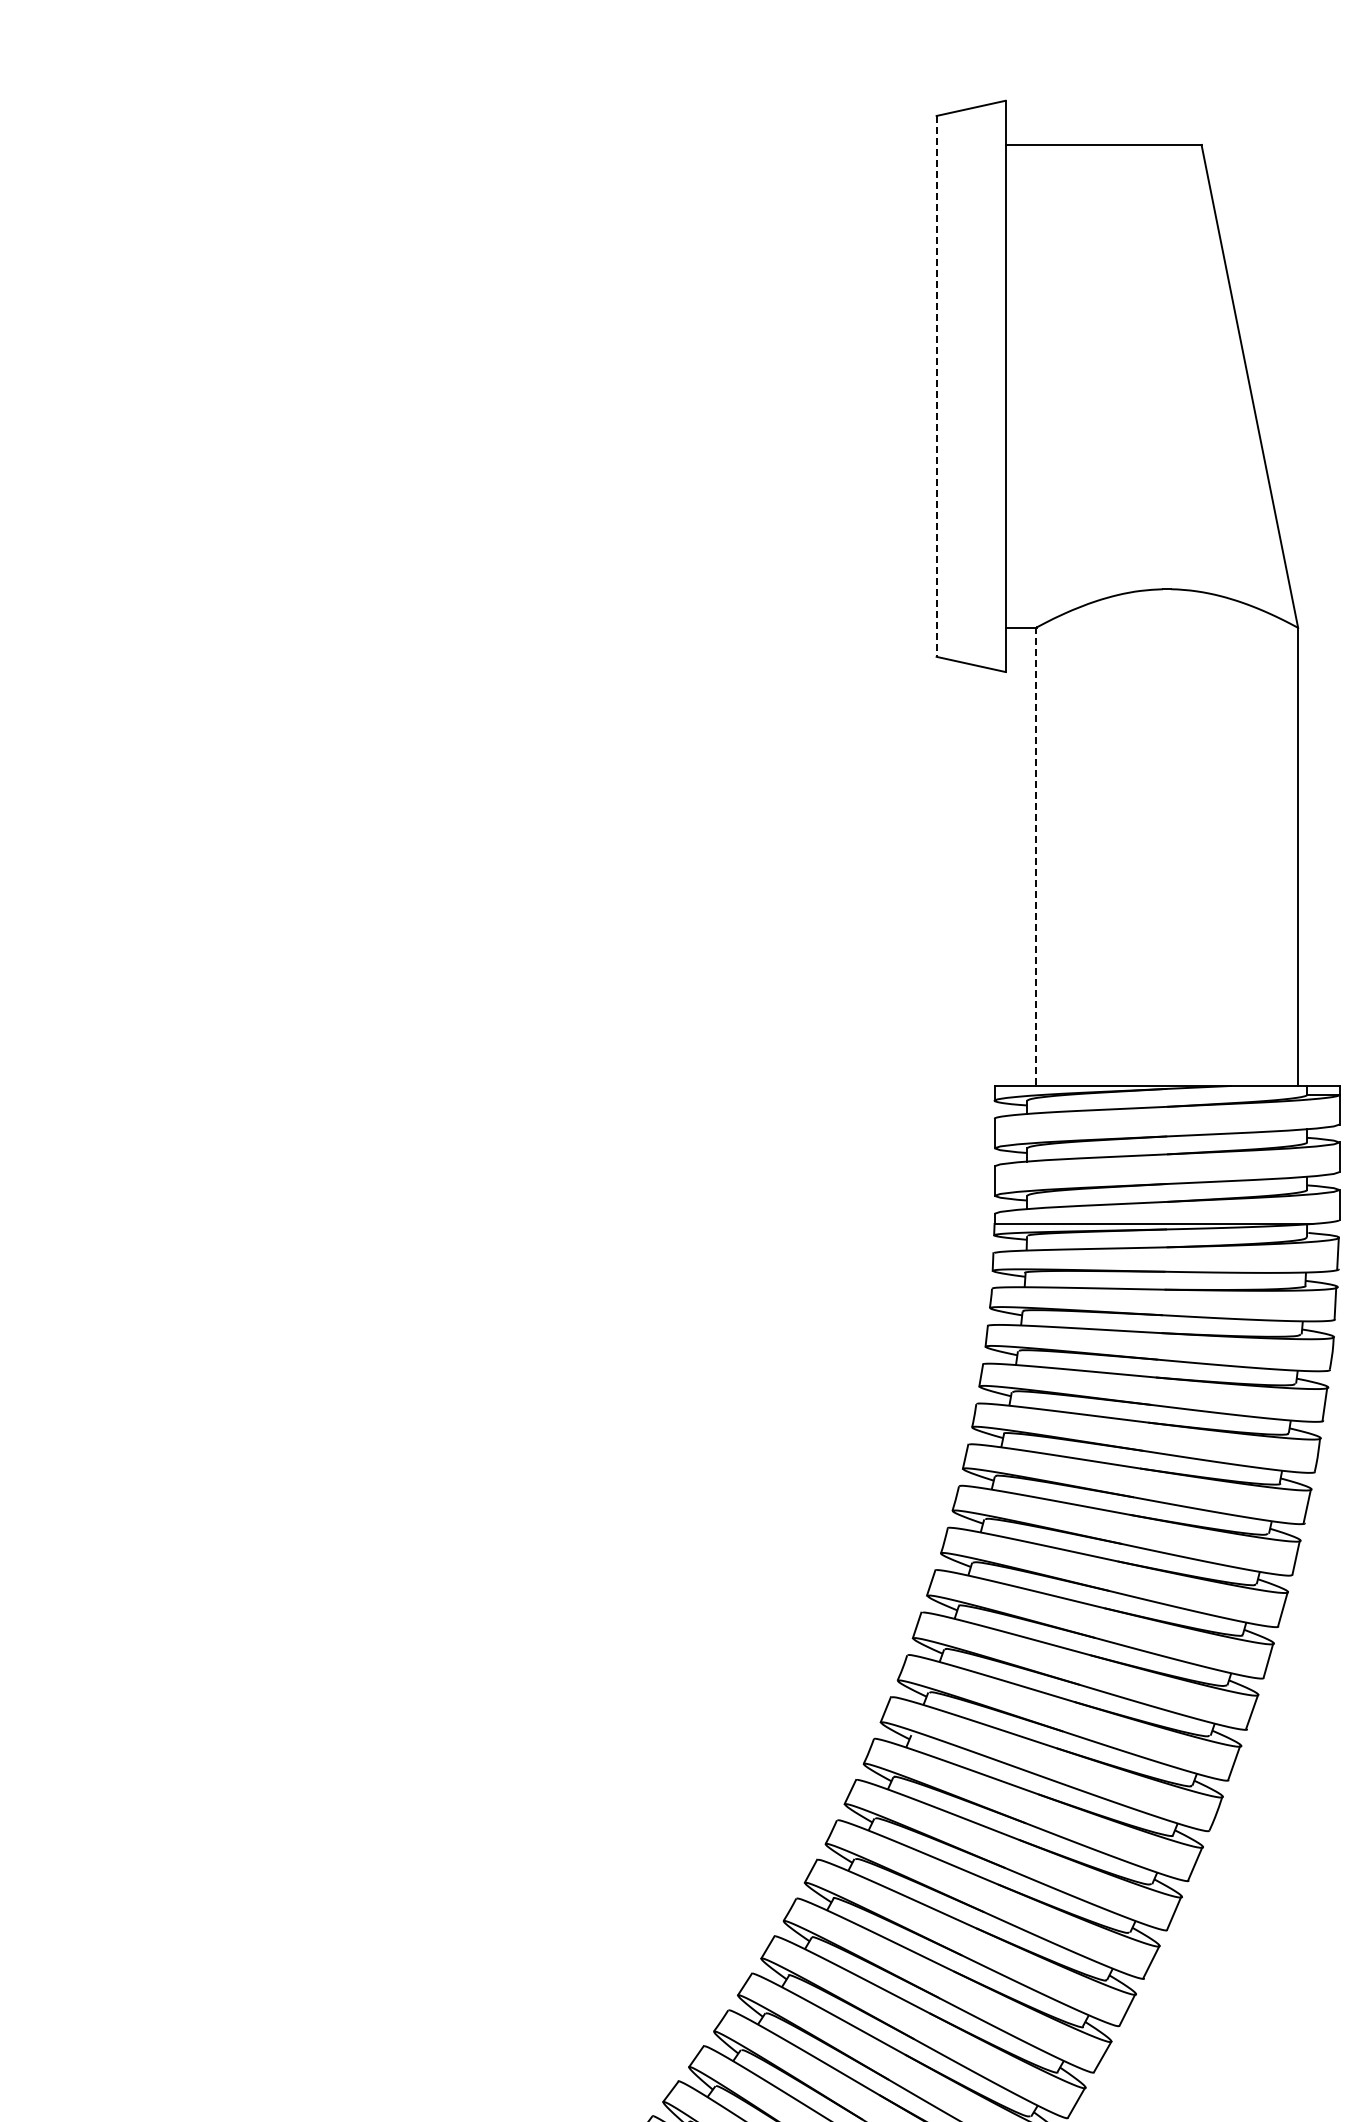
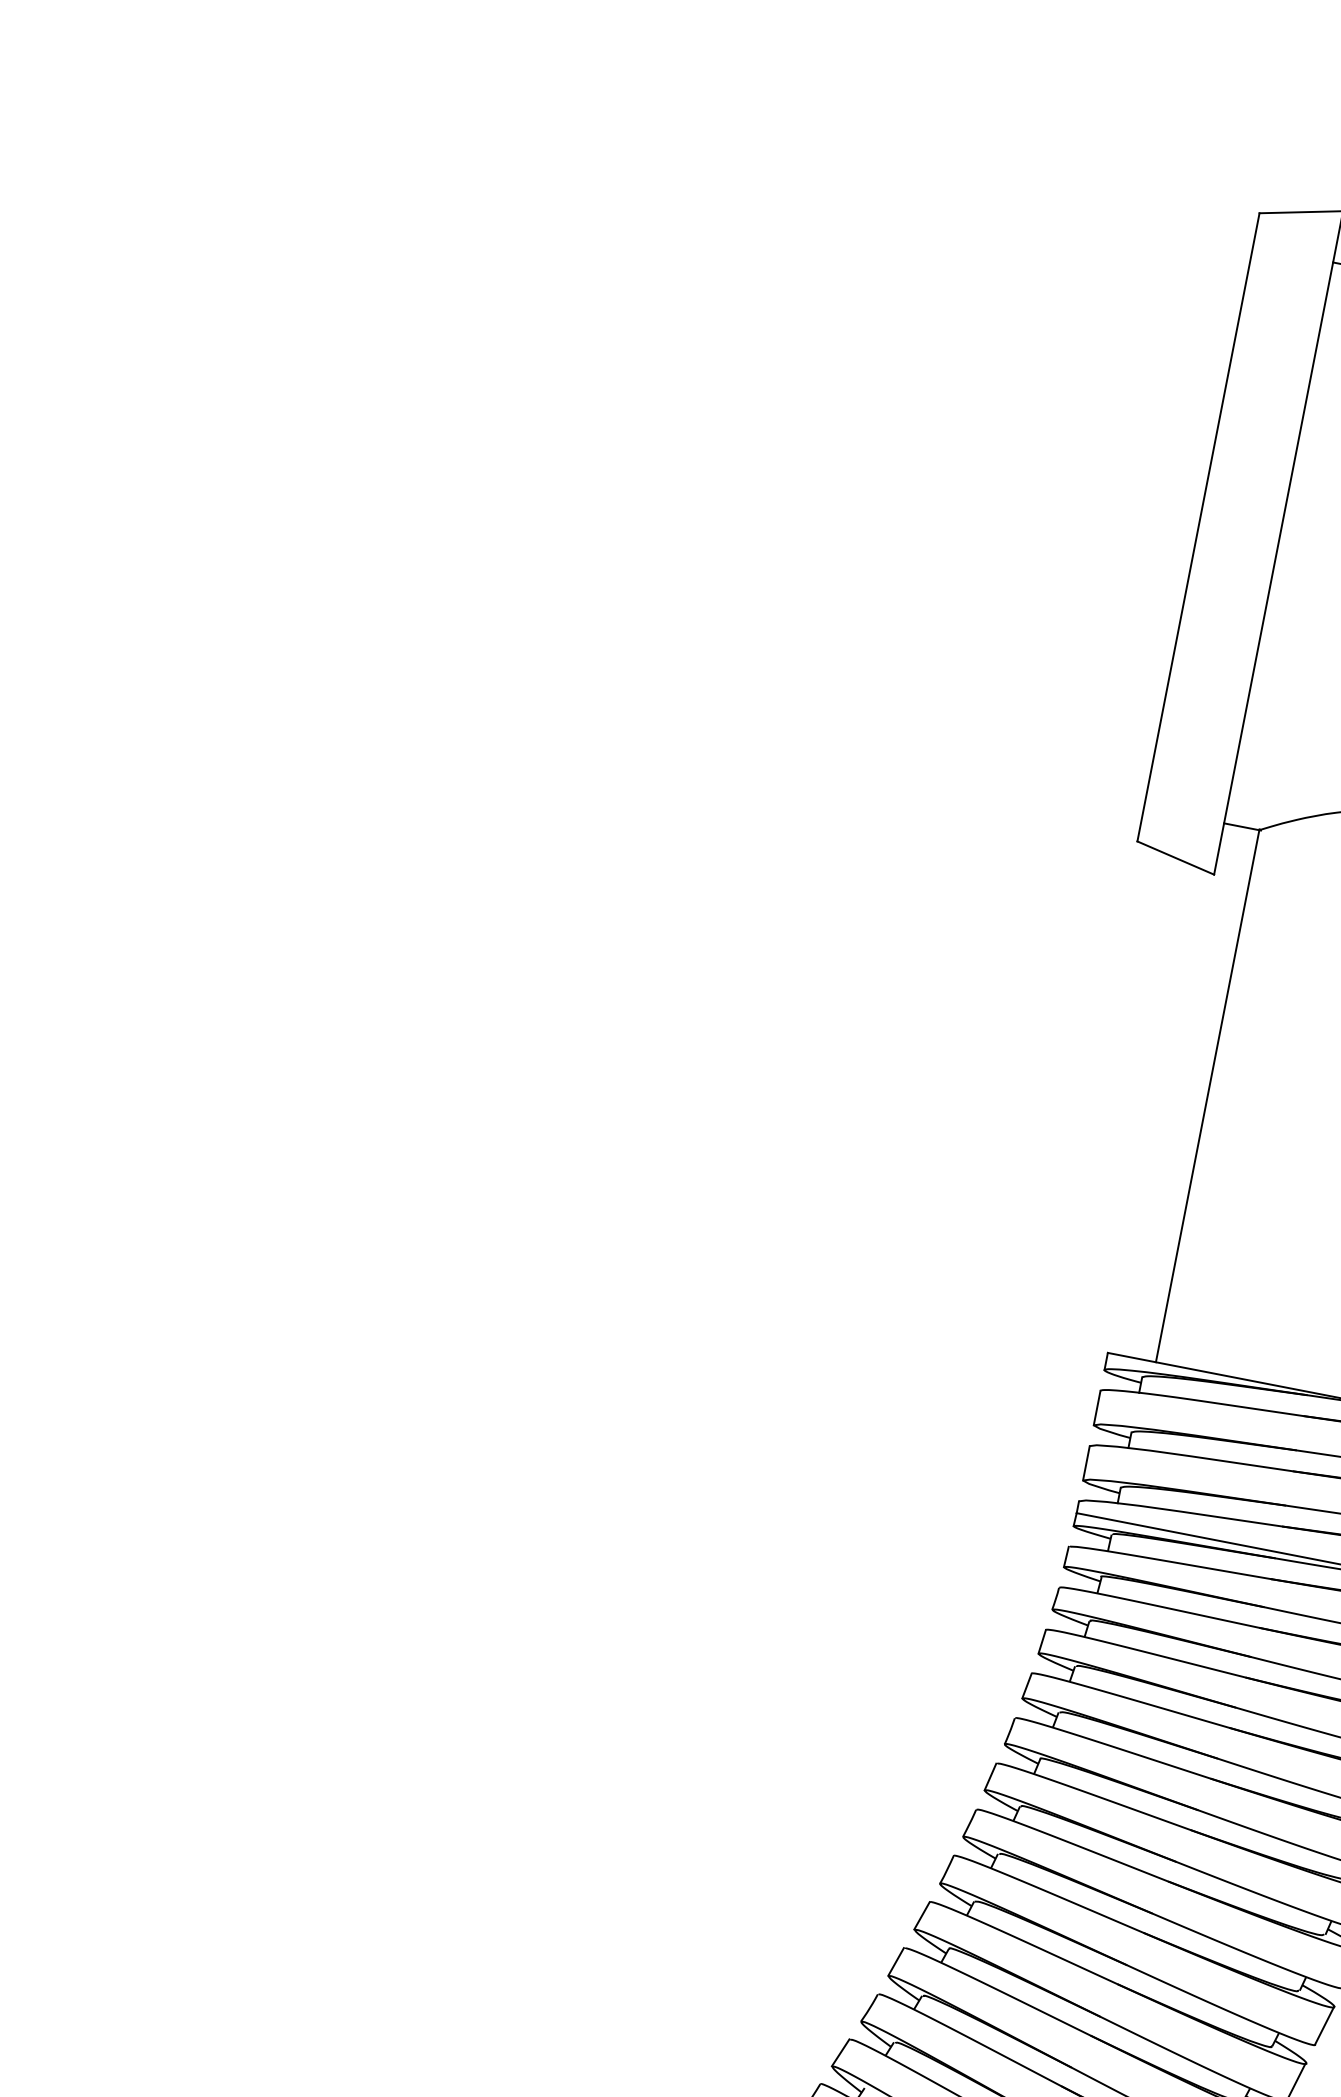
line: (936, 386) -> (1198, 527), dashed -> solid
line: (1035, 857) -> (1206, 1096), dashed -> solid

